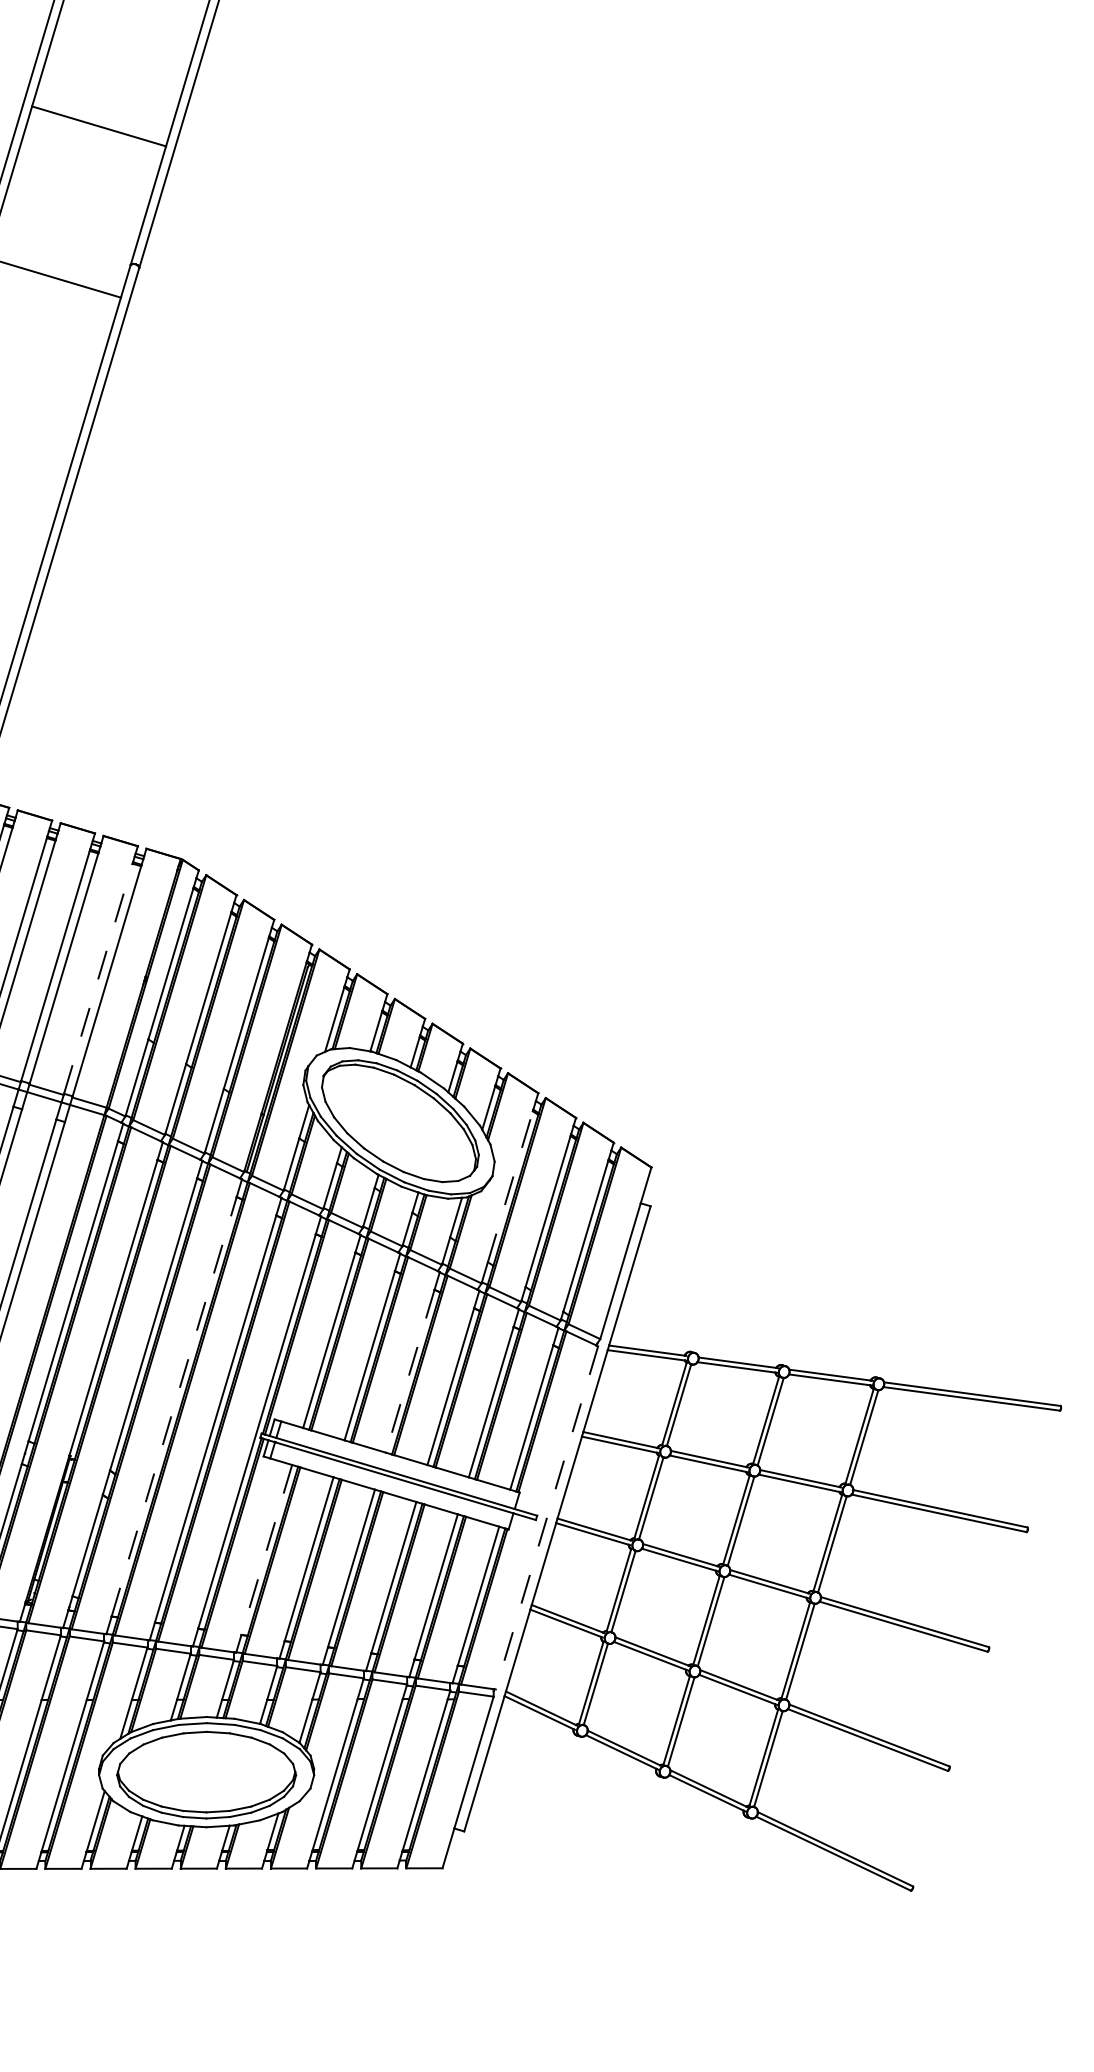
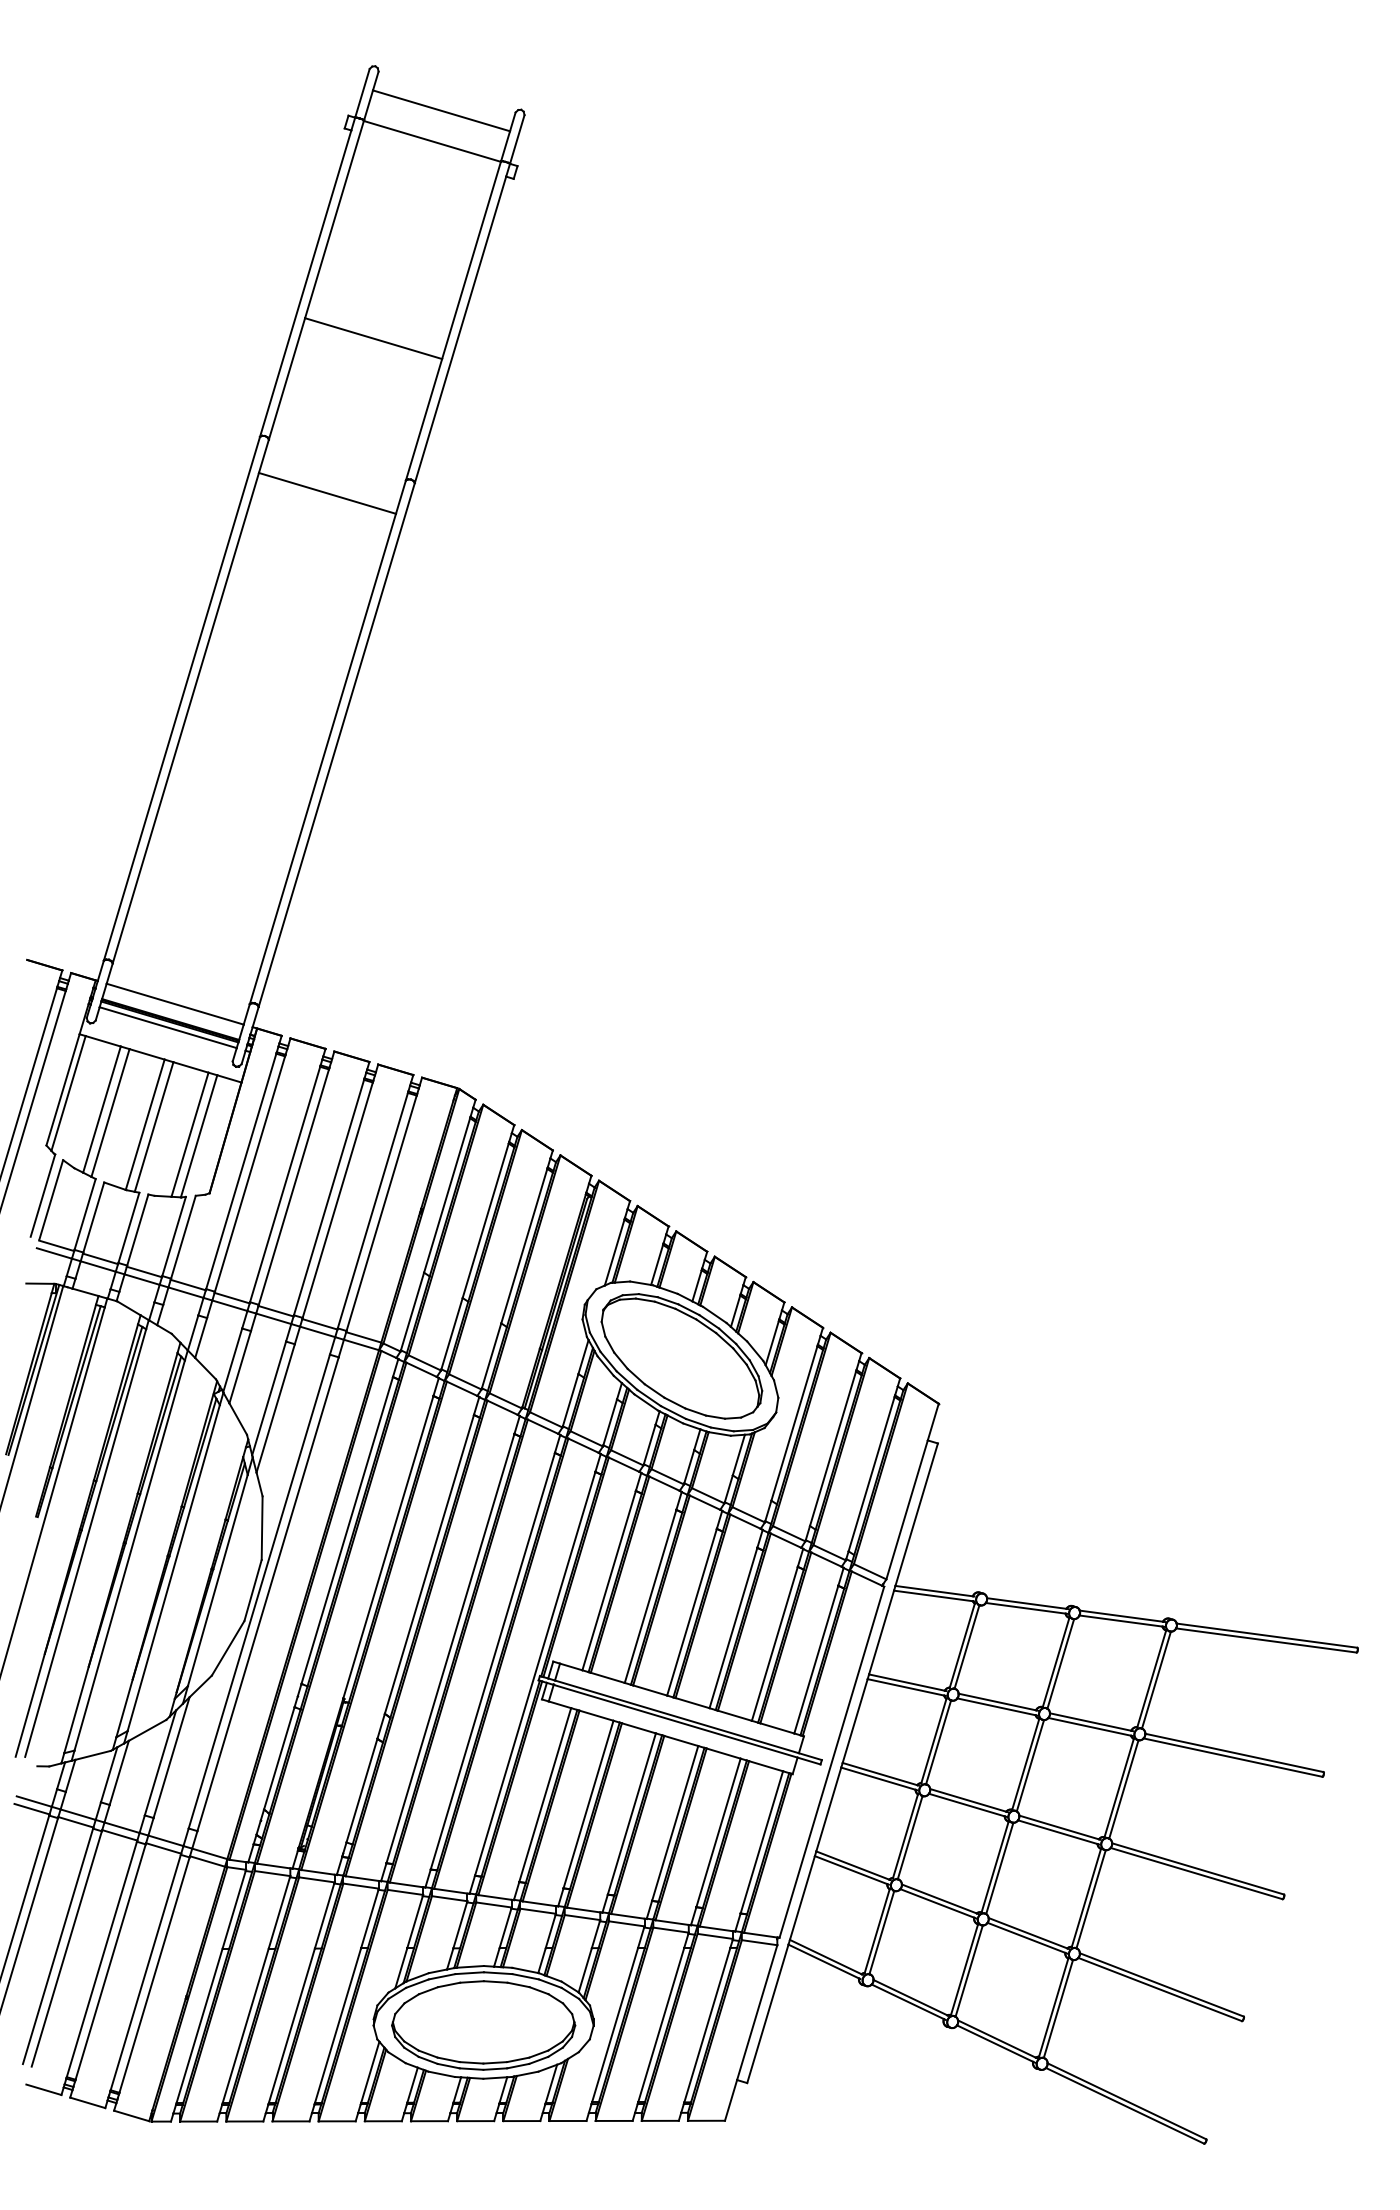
line: (97, 978) -> (372, 1210), dashed -> solid
line: (510, 1186) -> (794, 1423), dashed -> solid
line: (410, 1371) -> (692, 1612), dashed -> solid
line: (174, 1406) -> (450, 1648), dashed -> solid
line: (546, 1518) -> (831, 1762), dashed -> solid
line: (267, 1550) -> (545, 1795), dashed -> solid

